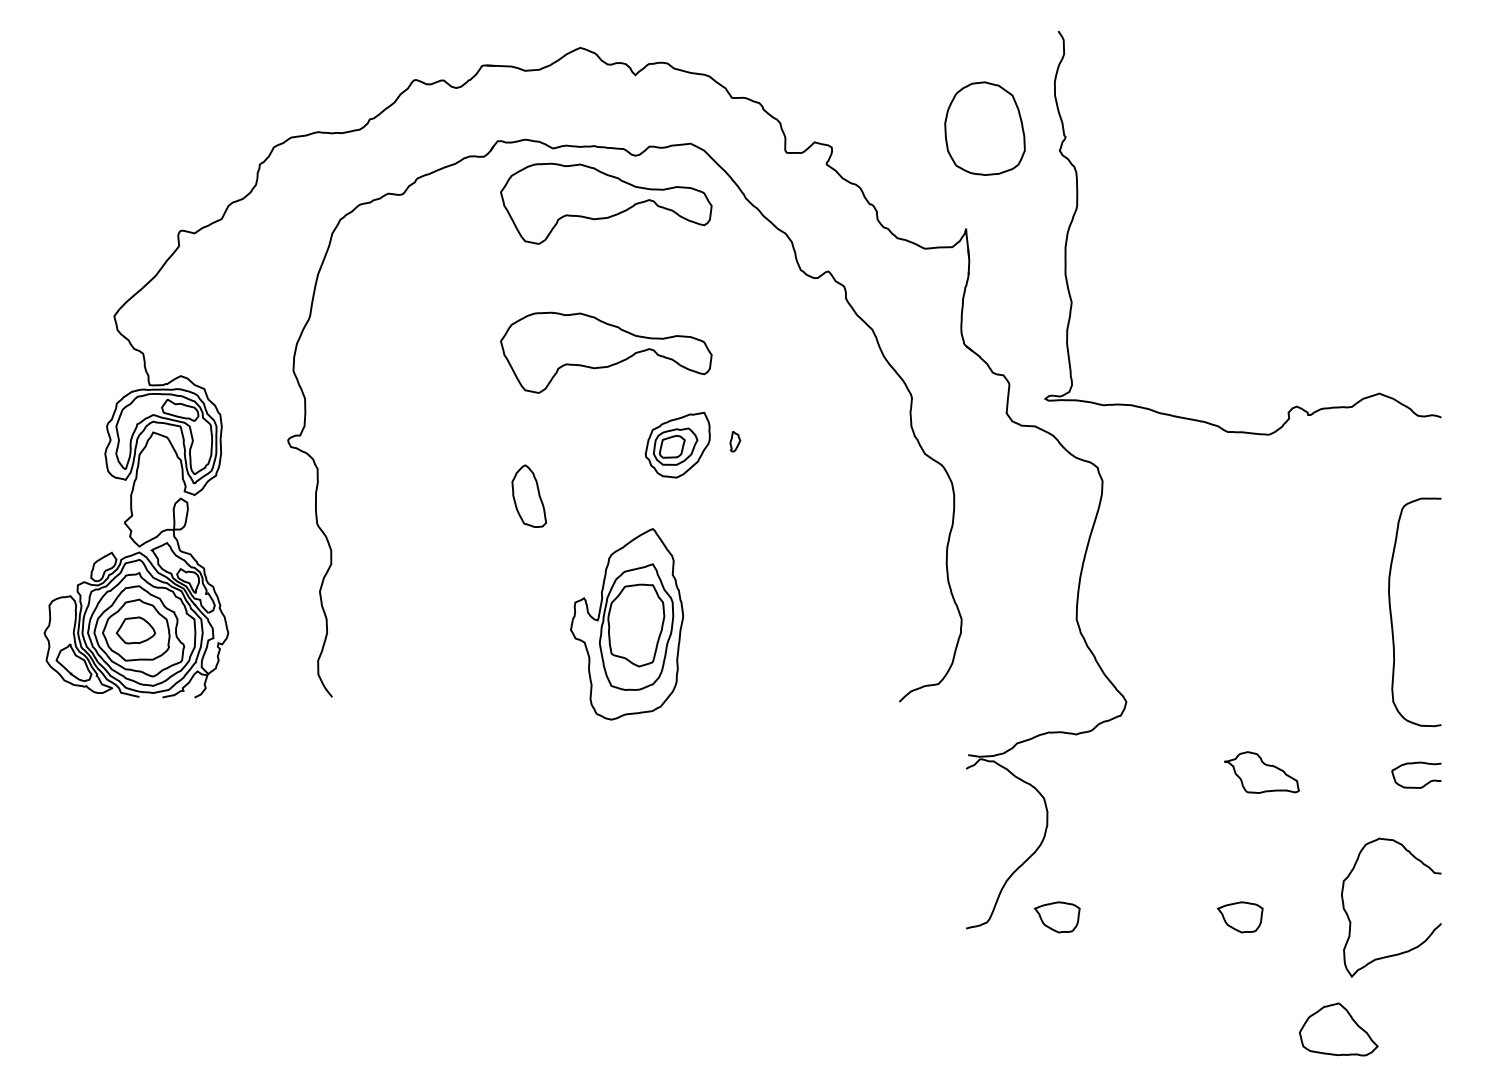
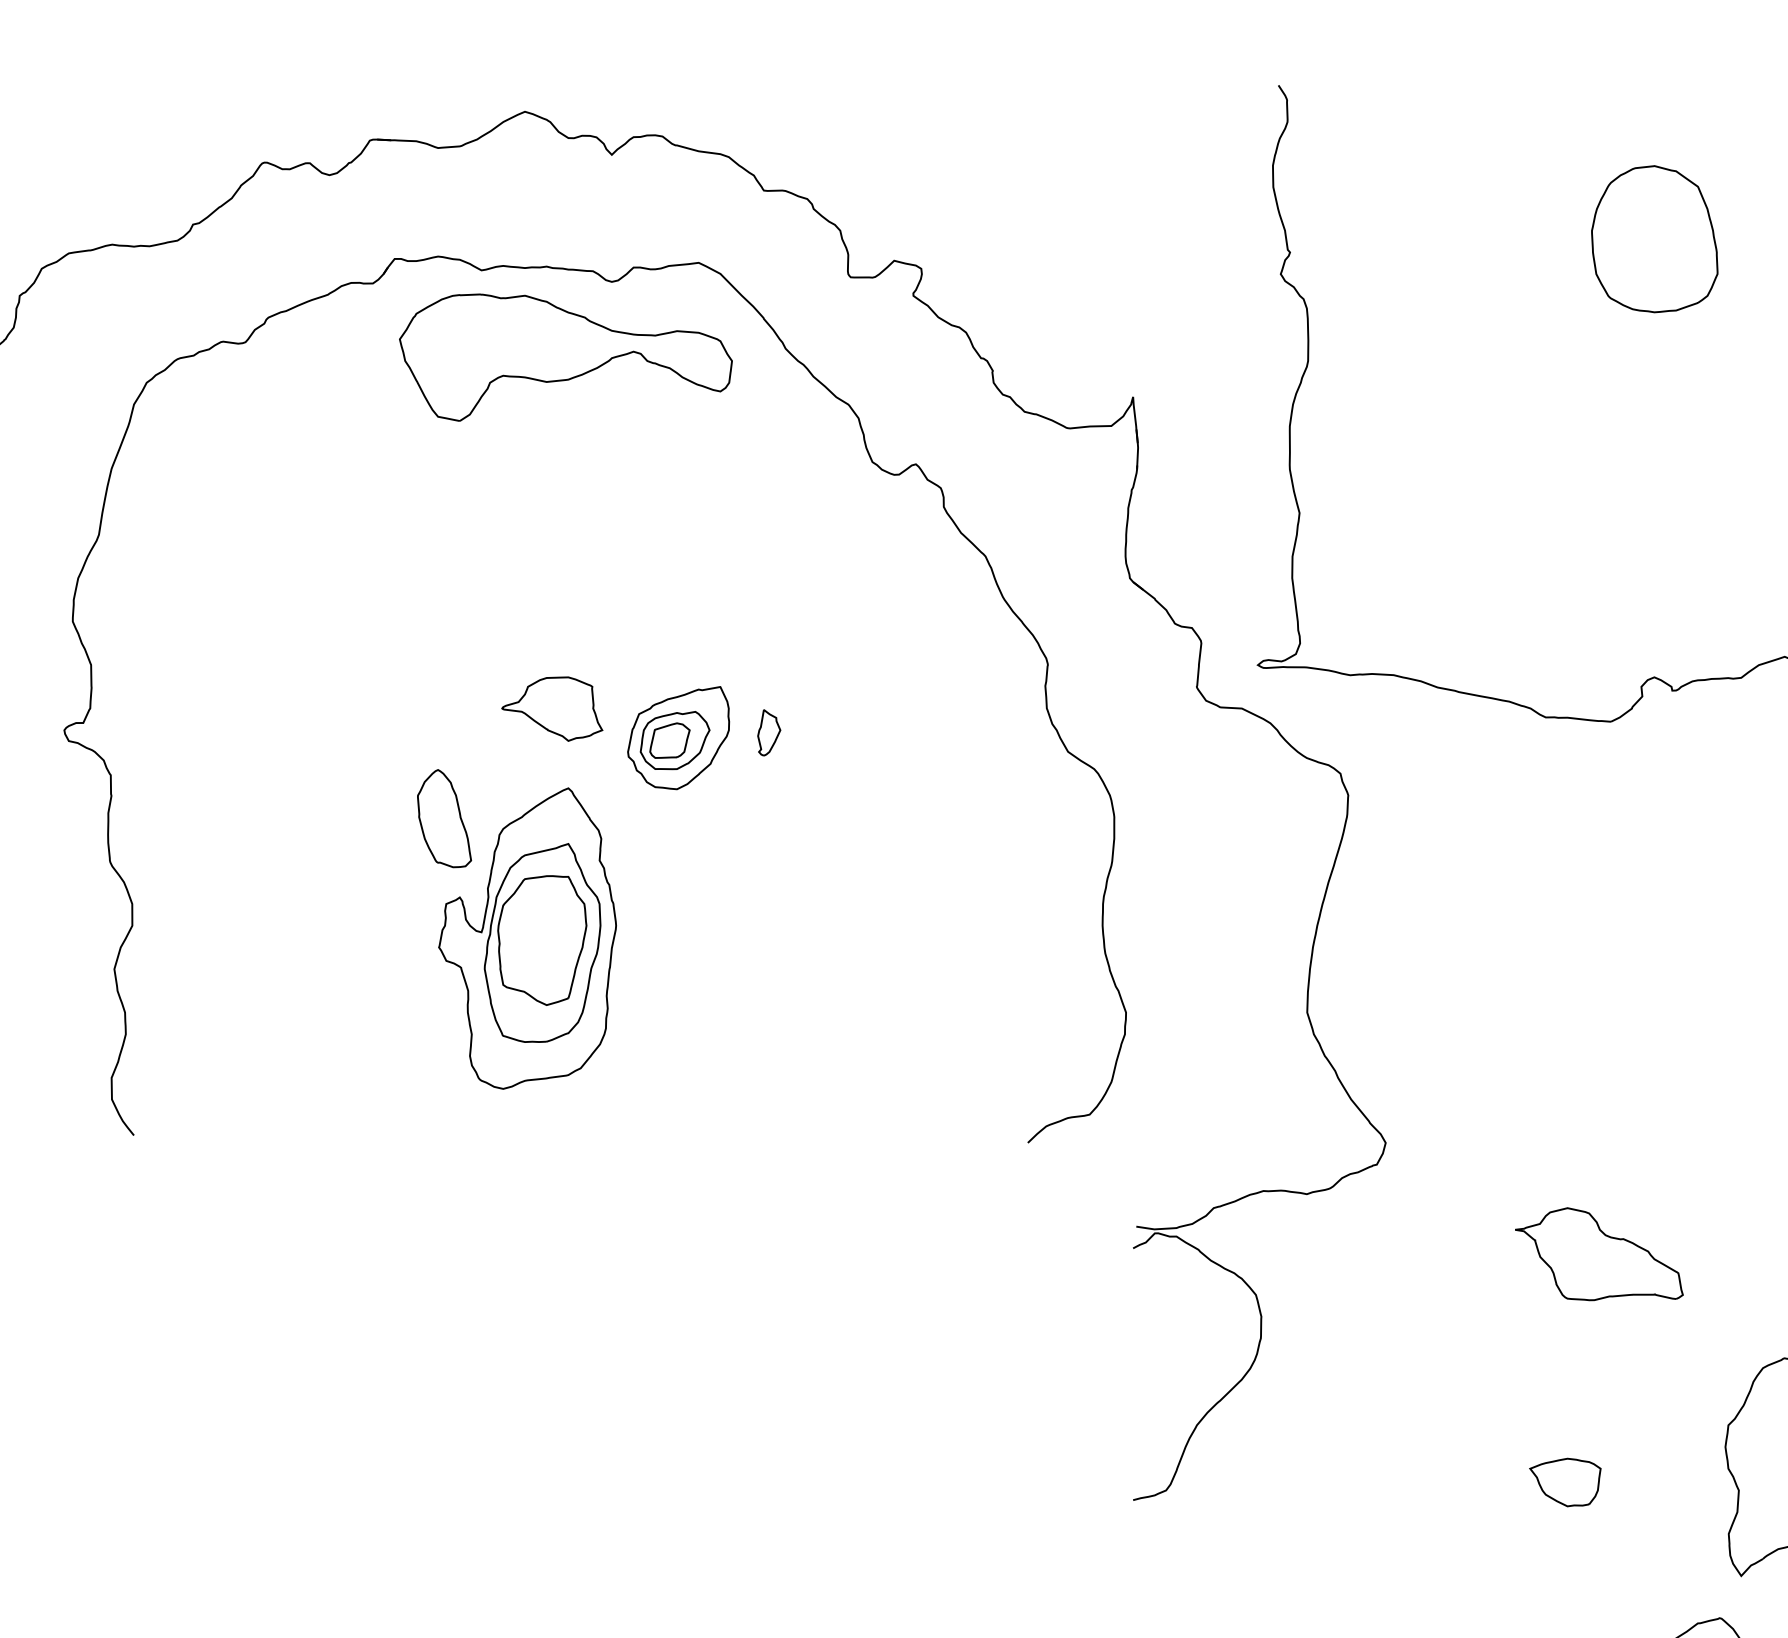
part: (984, 128) -> (1653, 238), moved
part: (606, 352) -> (566, 592), removed
part: (597, 426) -> (552, 708), added
part: (735, 441) -> (769, 732), size x1.43
part: (627, 624) -> (528, 938), moved
part: (1261, 772) -> (1598, 1254), size x1.43
part: (1056, 917) -> (1275, 1482), removed

